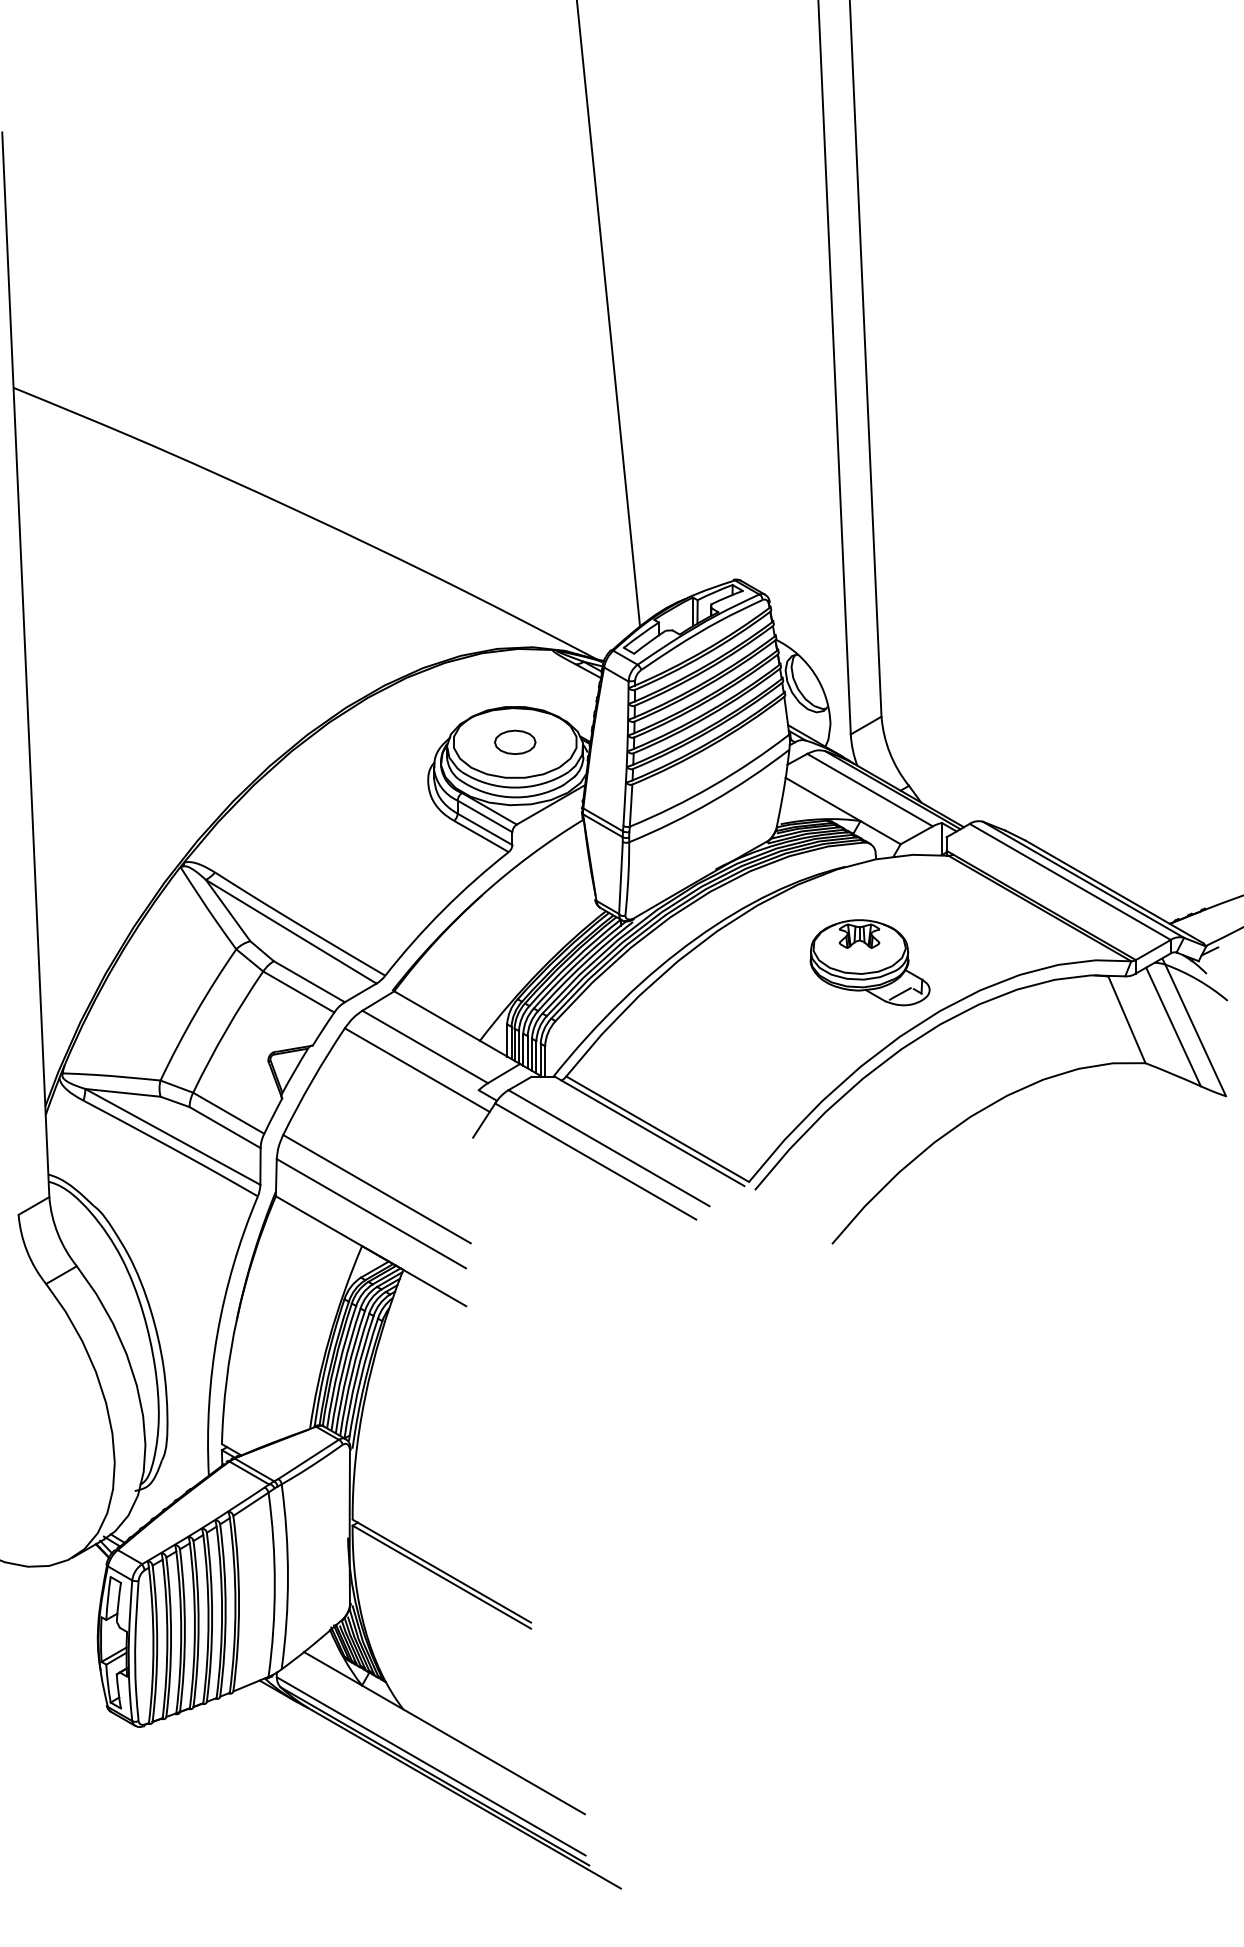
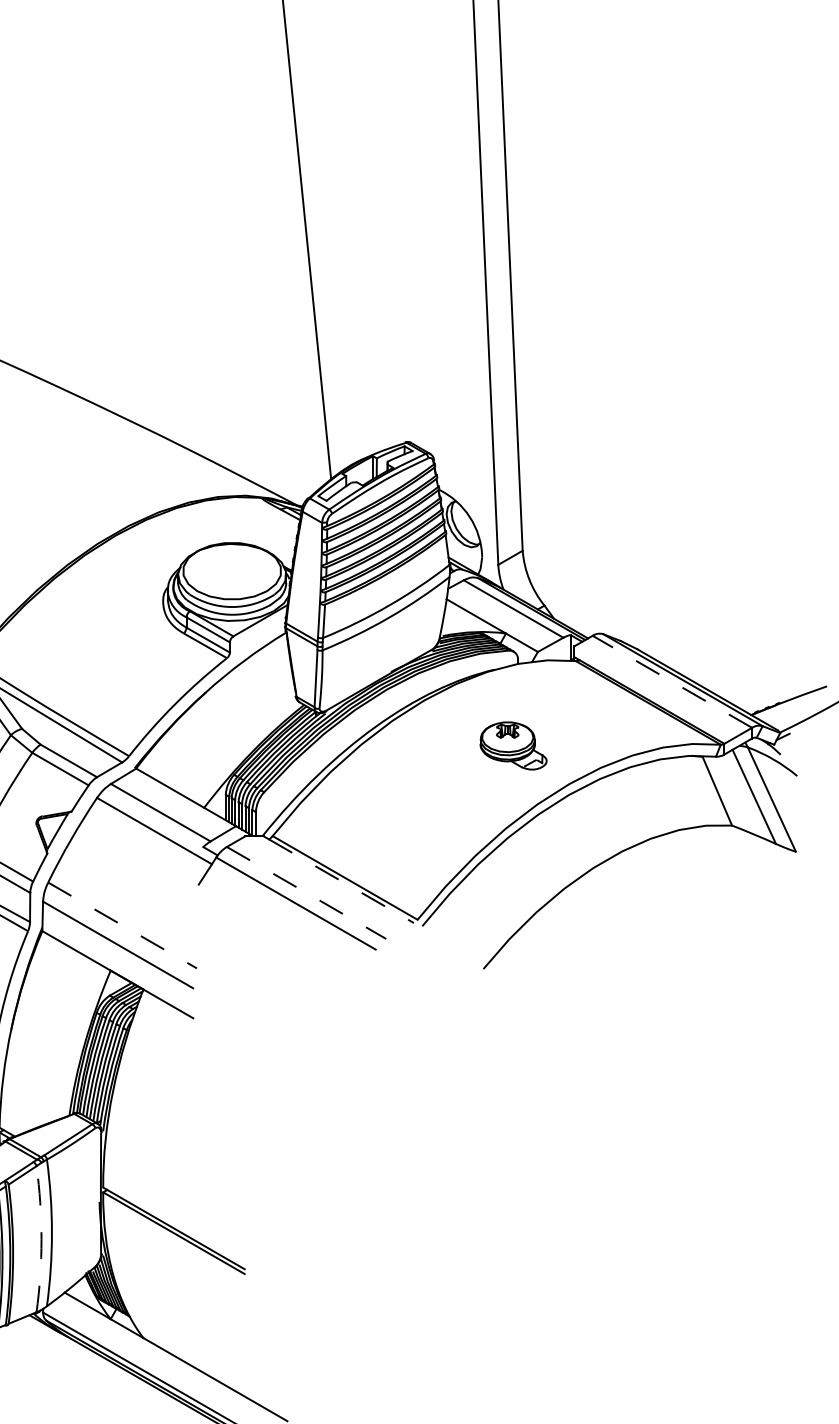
part: (515, 741) -> (232, 570), removed
line: (1069, 881) -> (671, 681), solid -> dashed
part: (869, 962) -> (513, 745), size x0.7
line: (653, 1133) -> (341, 881), solid -> dashed
line: (609, 1148) -> (306, 893), solid -> dashed
line: (377, 1189) -> (122, 925), solid -> dashed
arc: (274, 1584) -> (41, 1239), solid -> dashed

